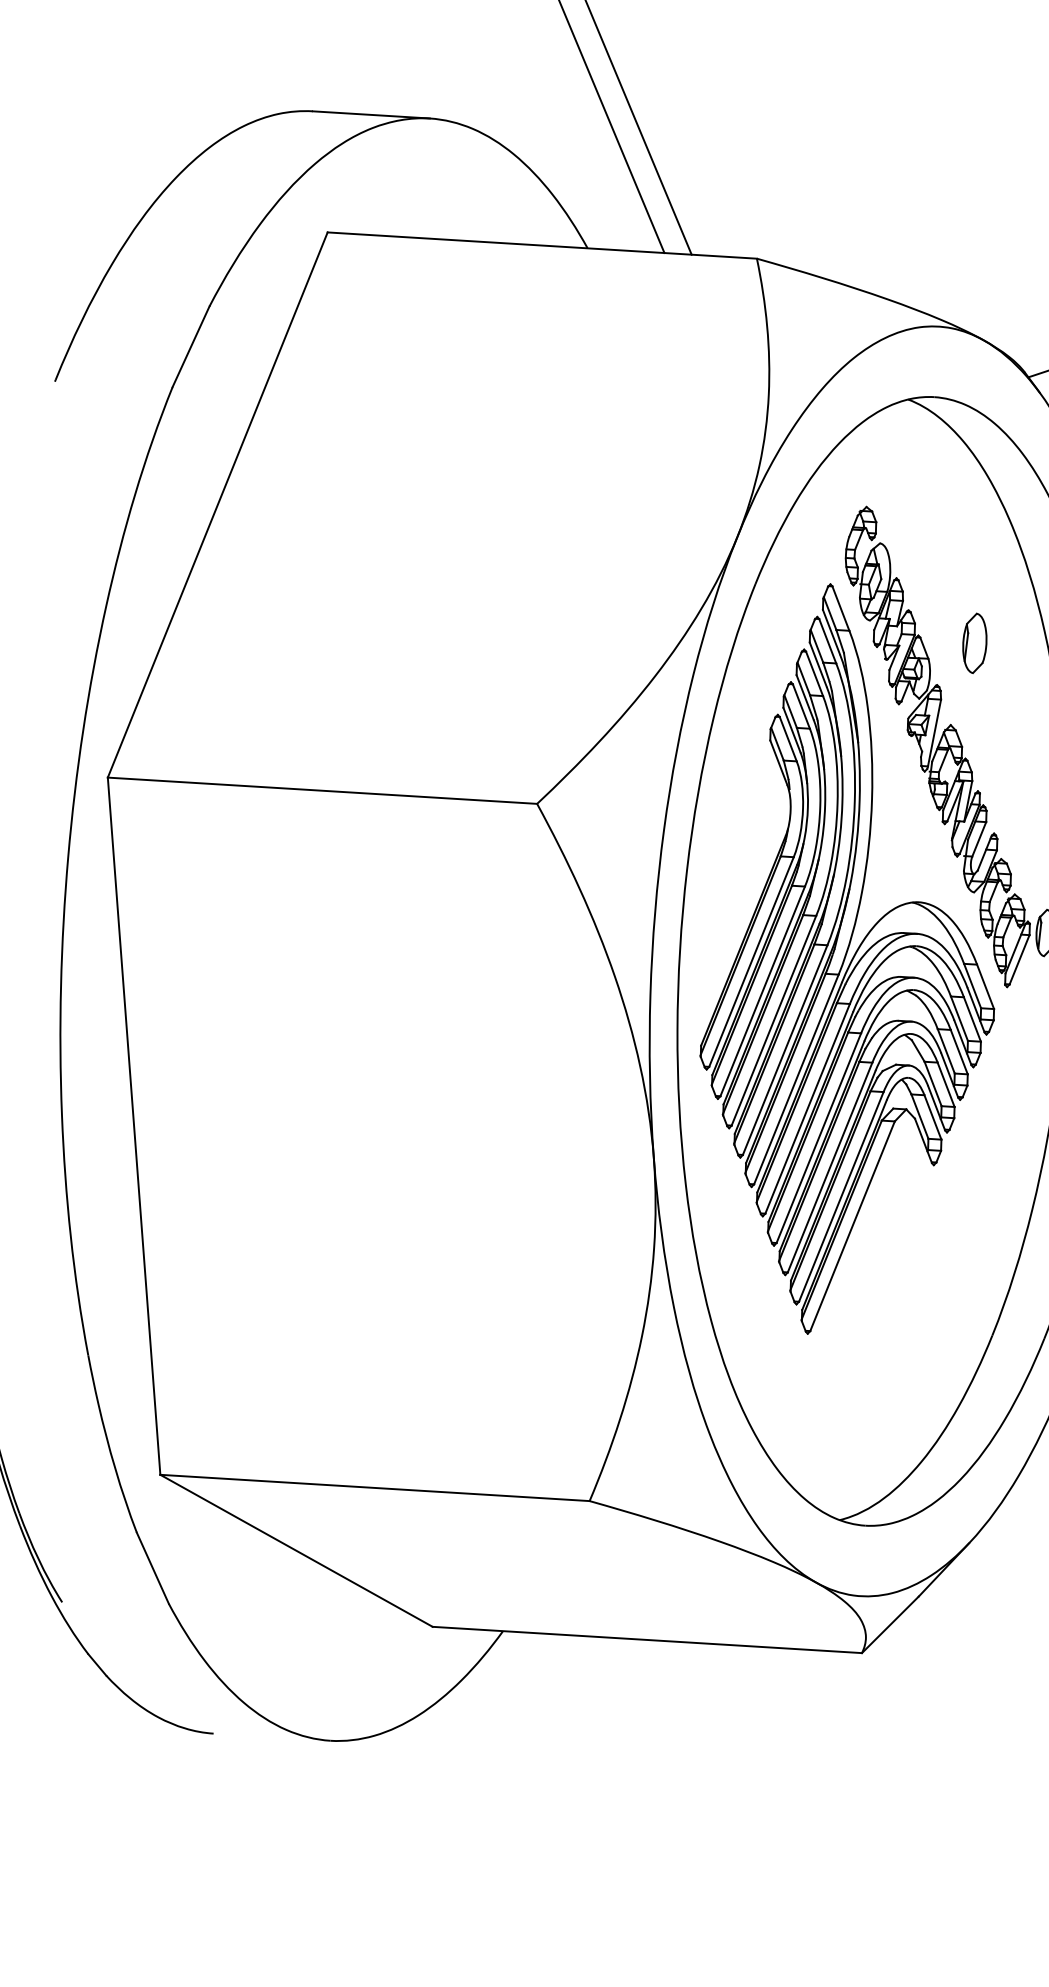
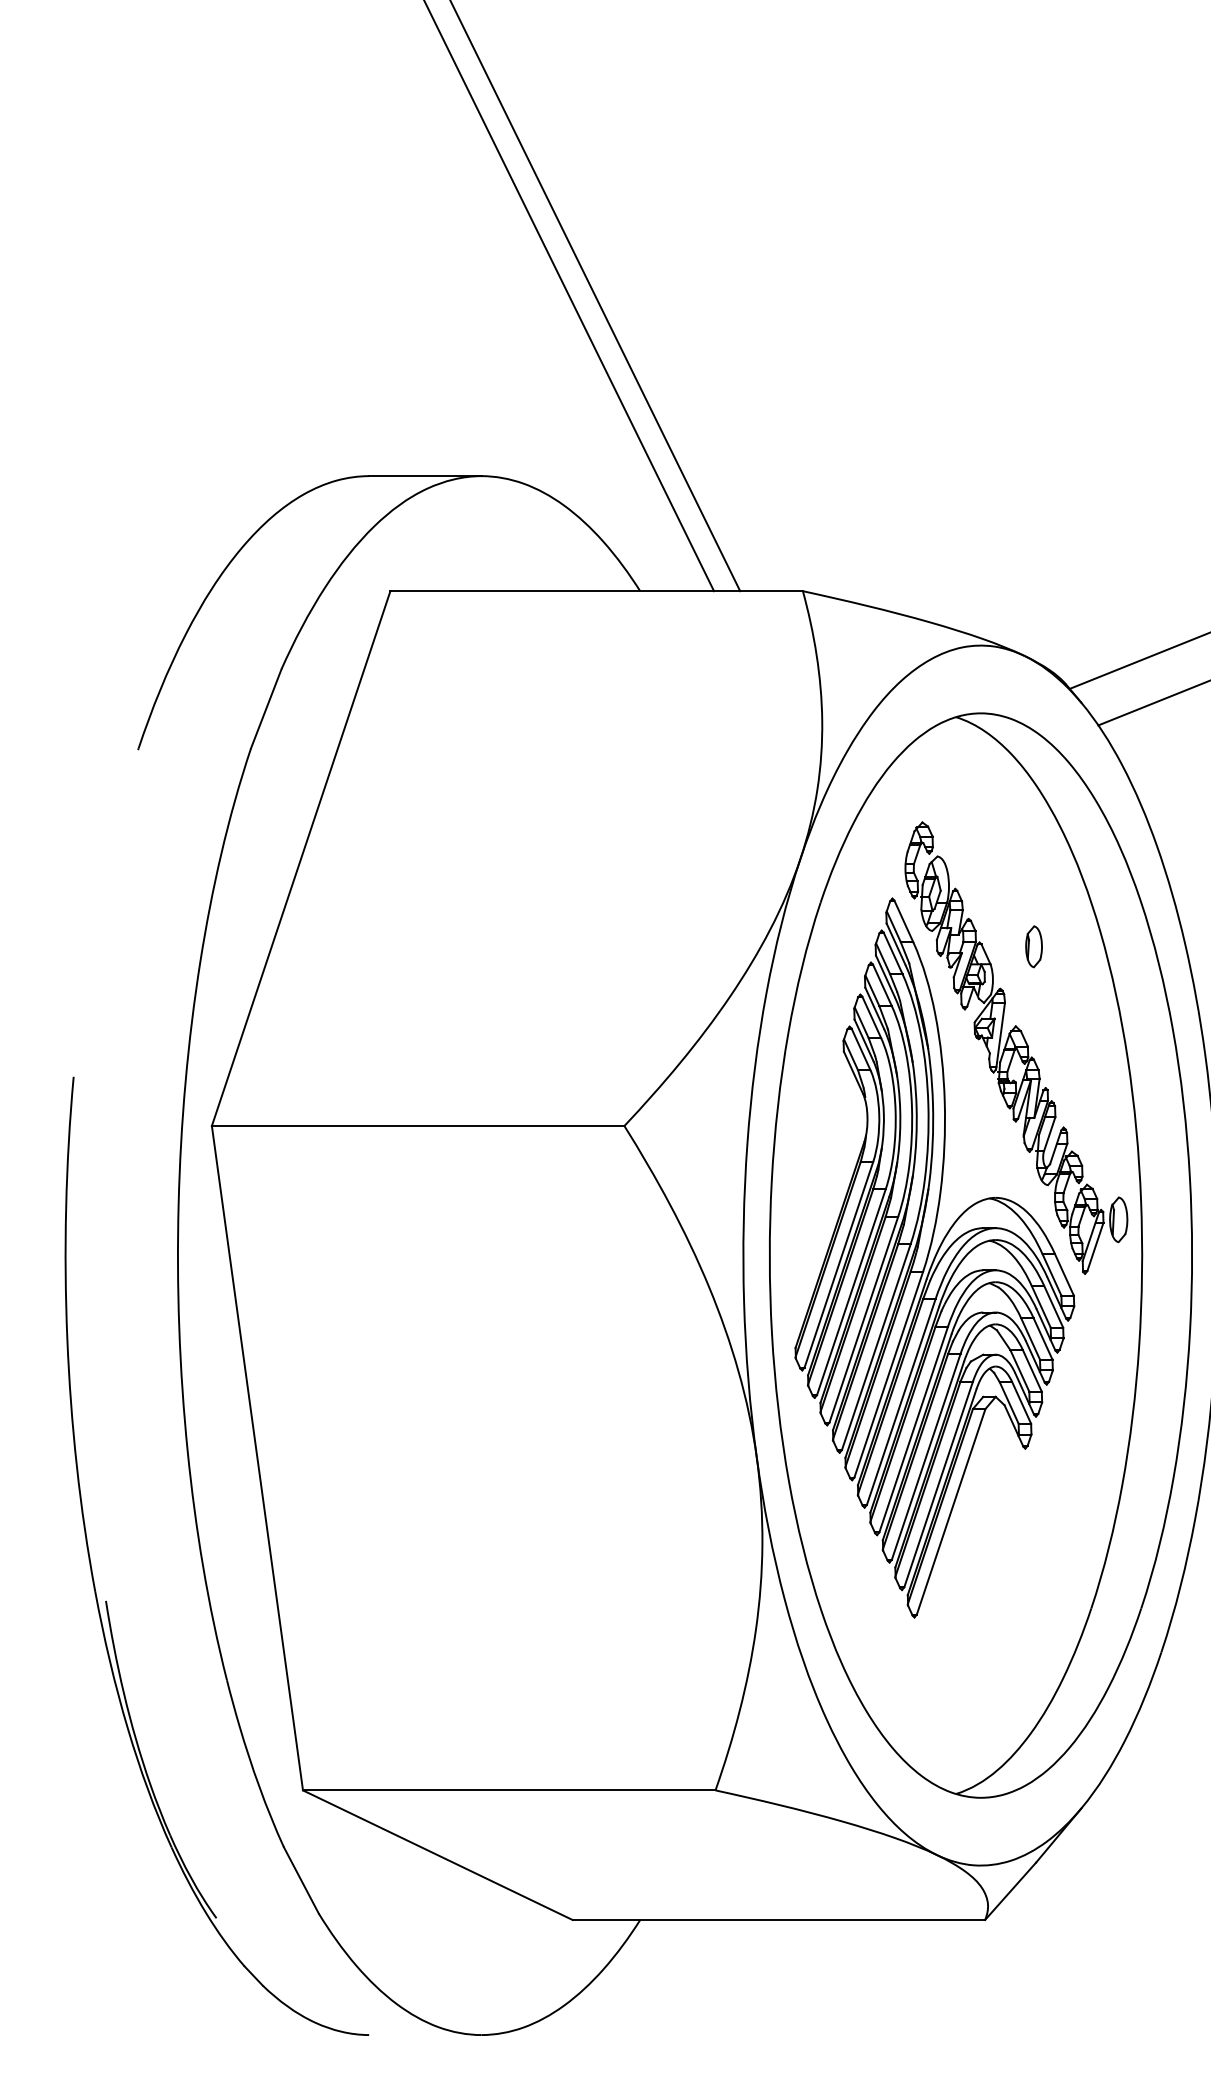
part: (974, 643) -> (1033, 946), size x0.71

